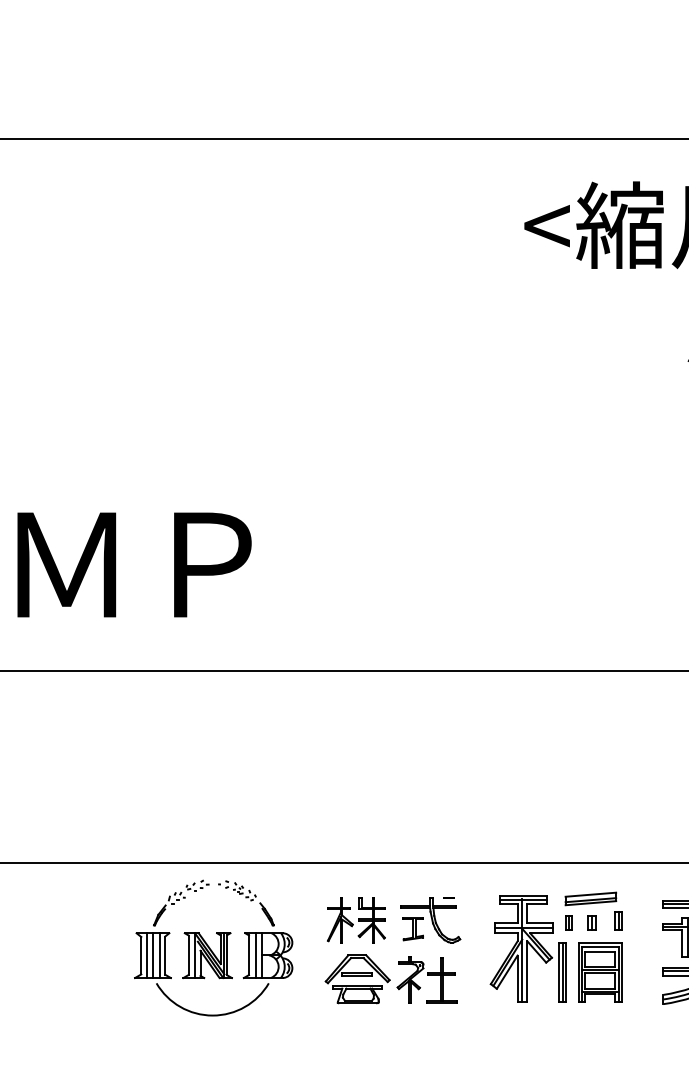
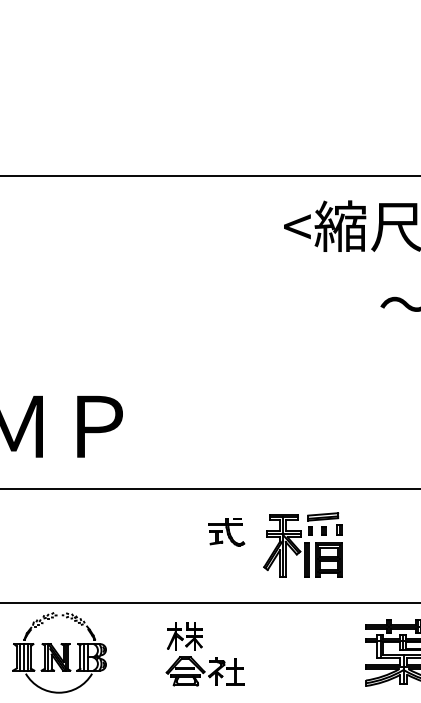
part: (430, 920) -> (226, 532), moved
part: (555, 945) -> (302, 544), moved
part: (213, 947) -> (59, 652), moved

